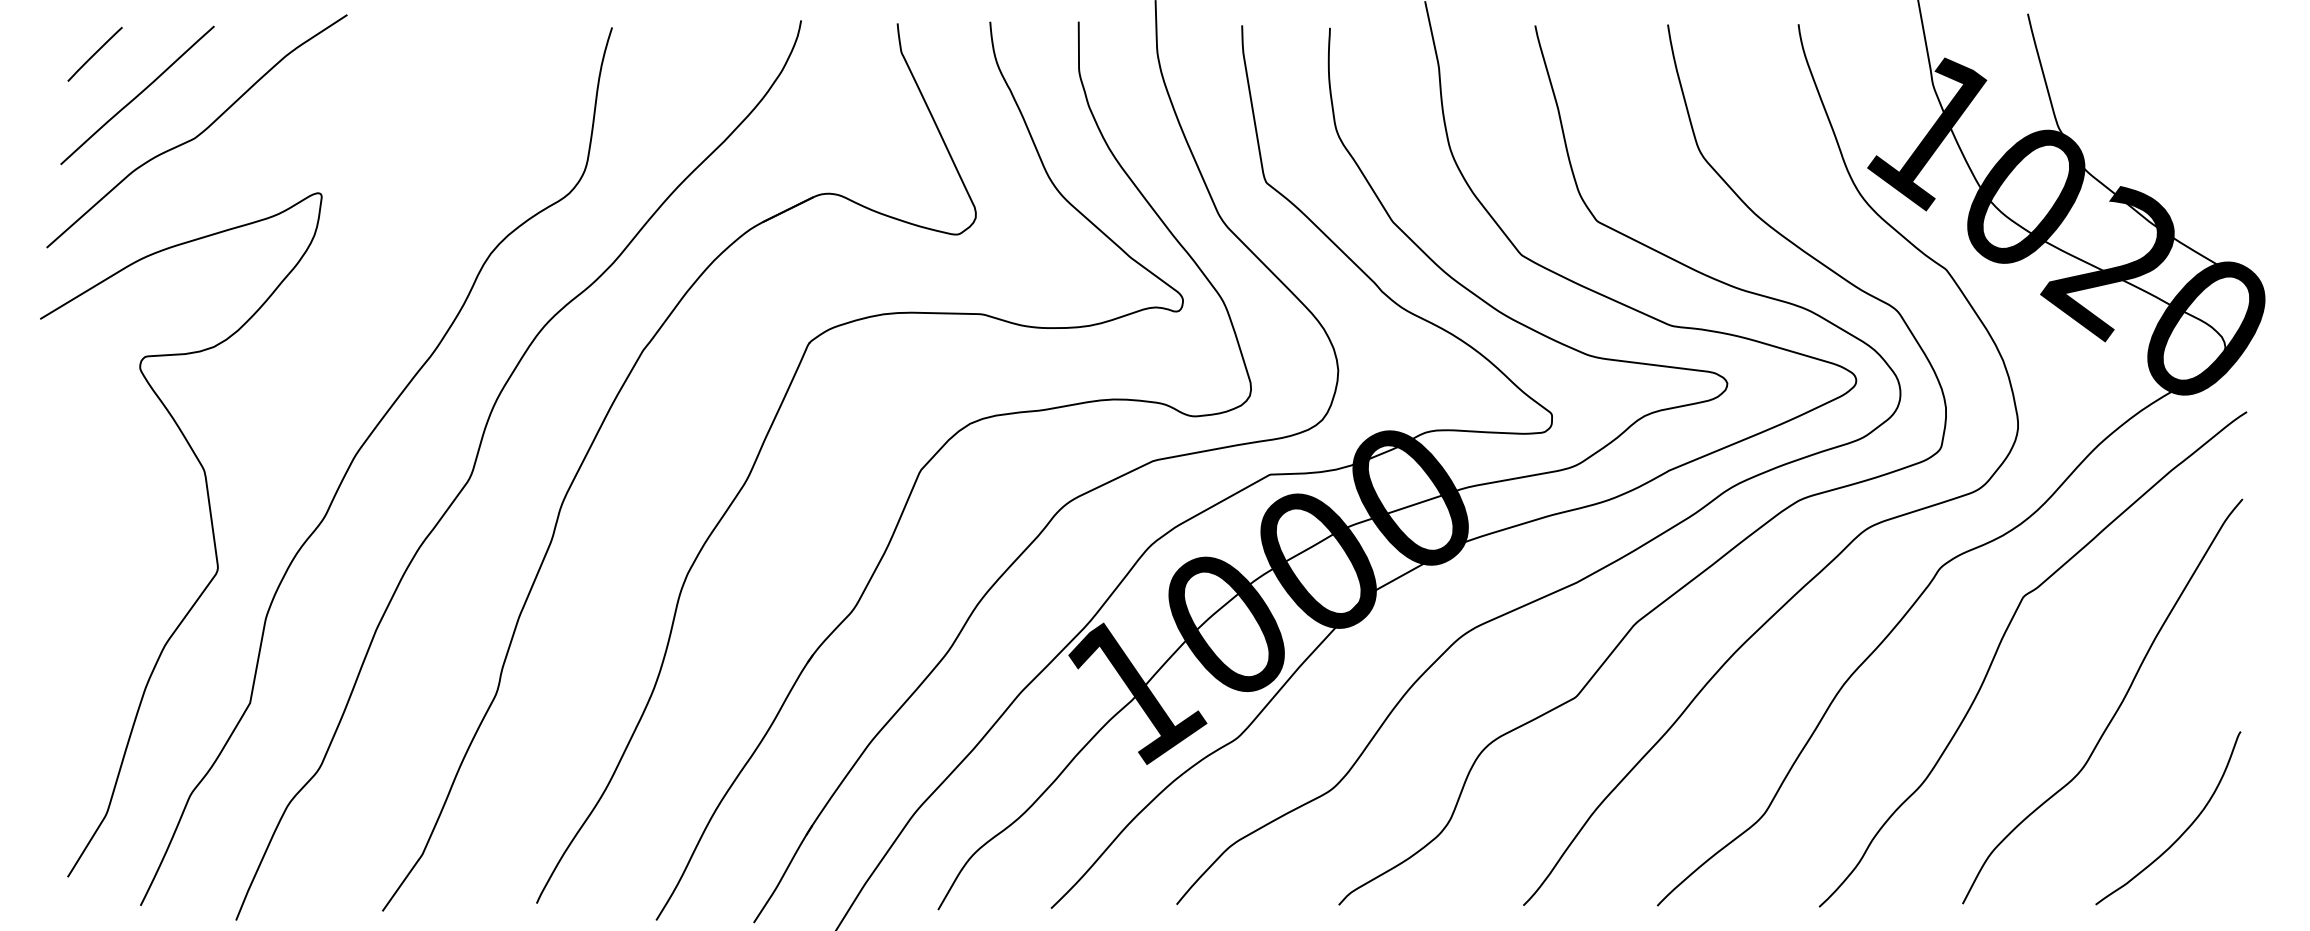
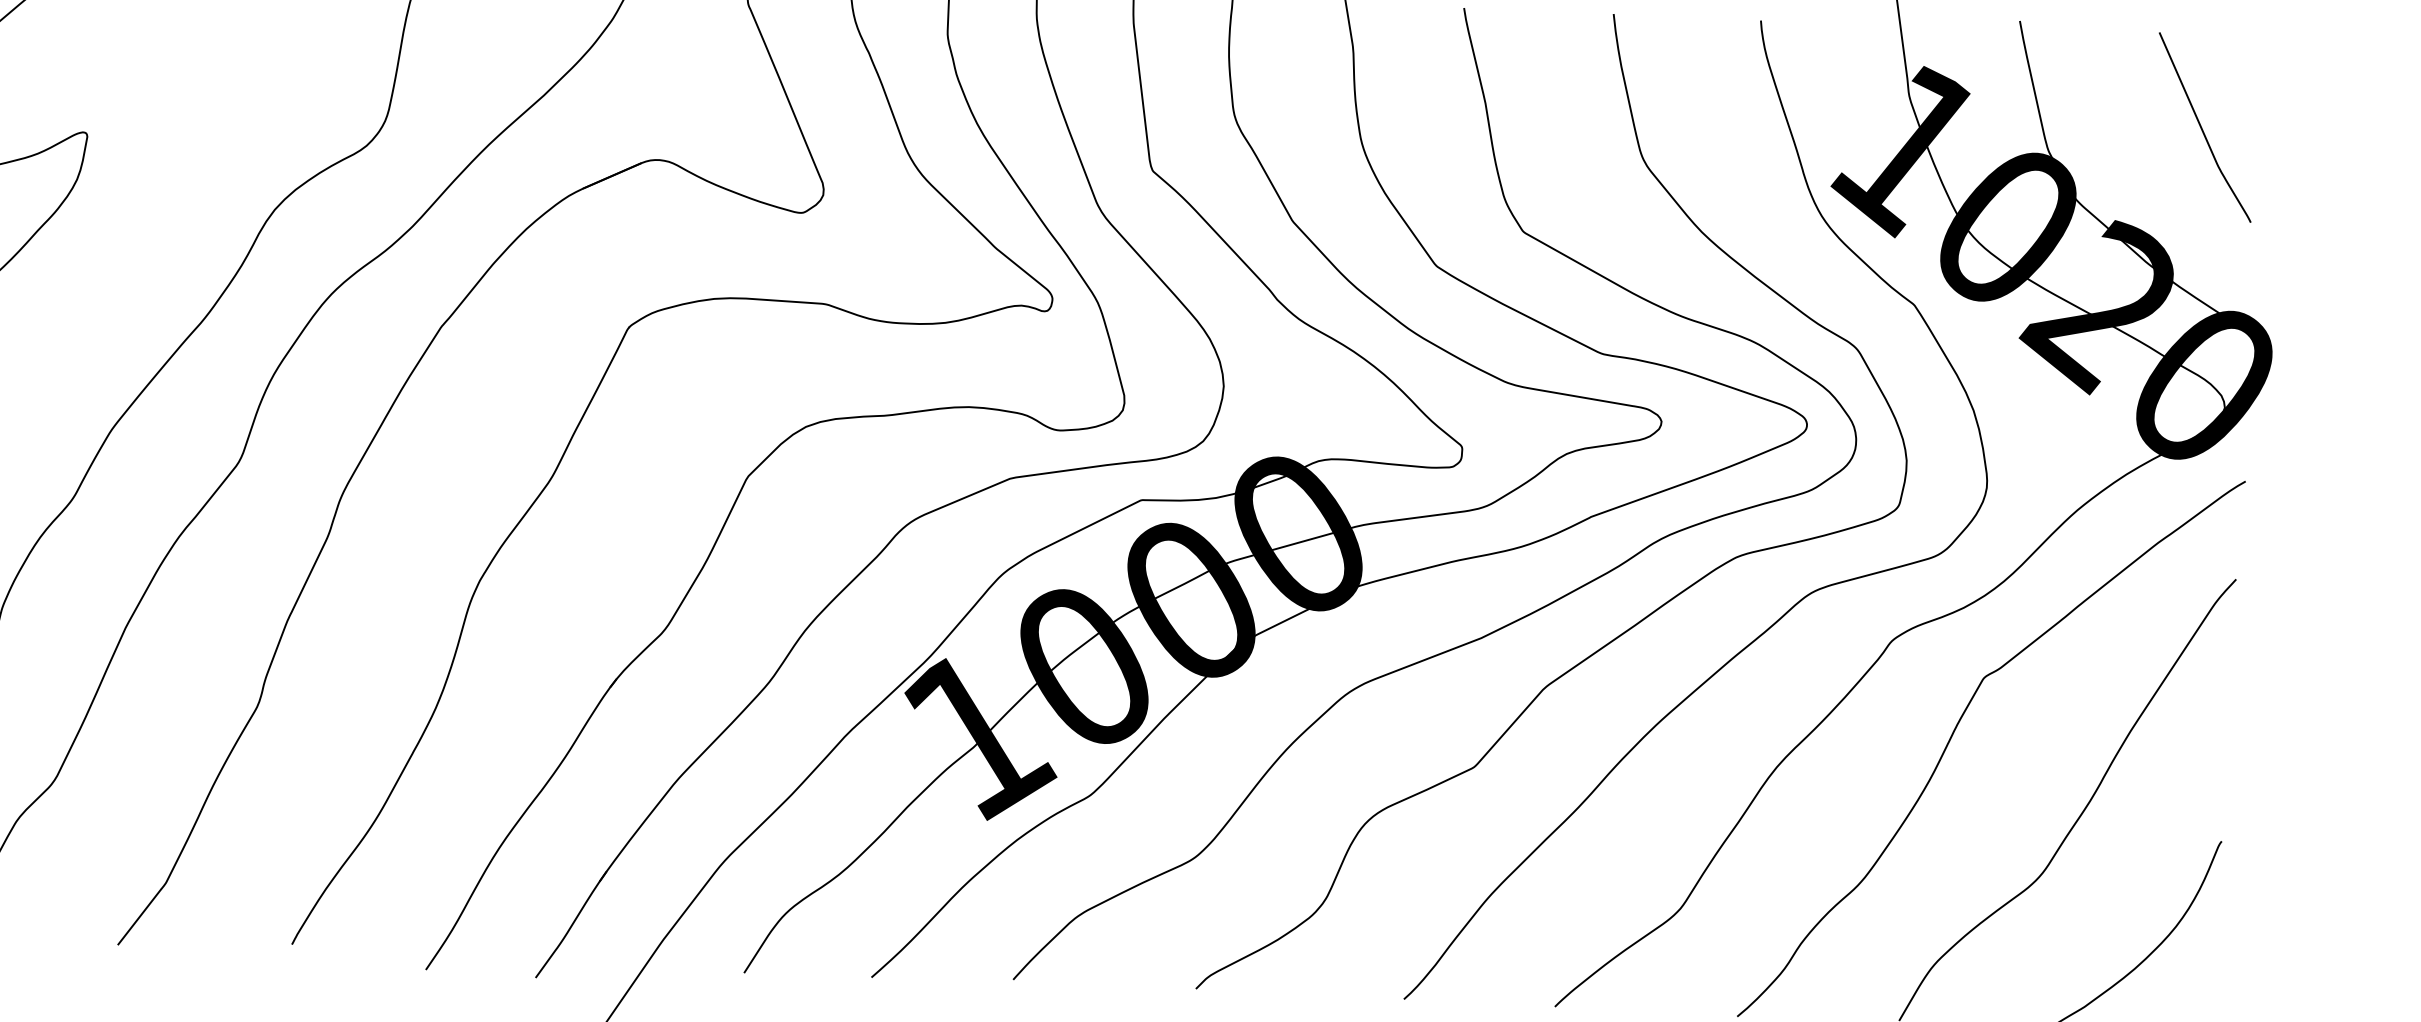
curve: (2194, 101) -> (2203, 128), added

